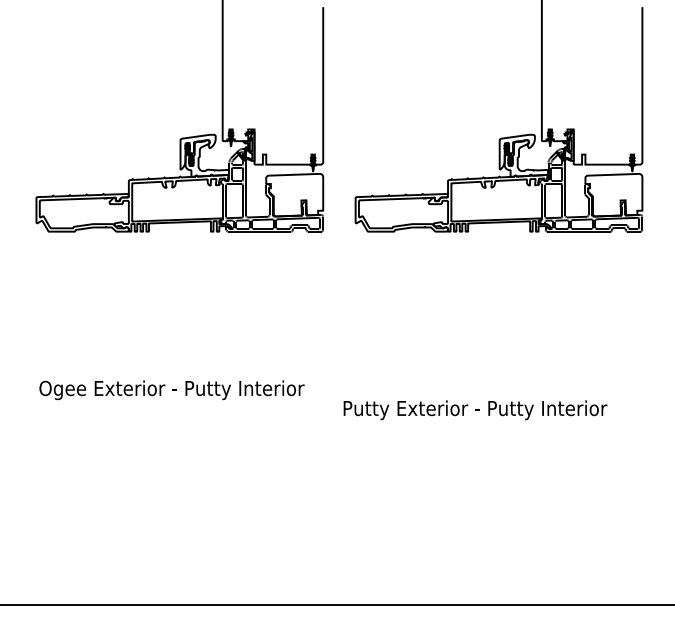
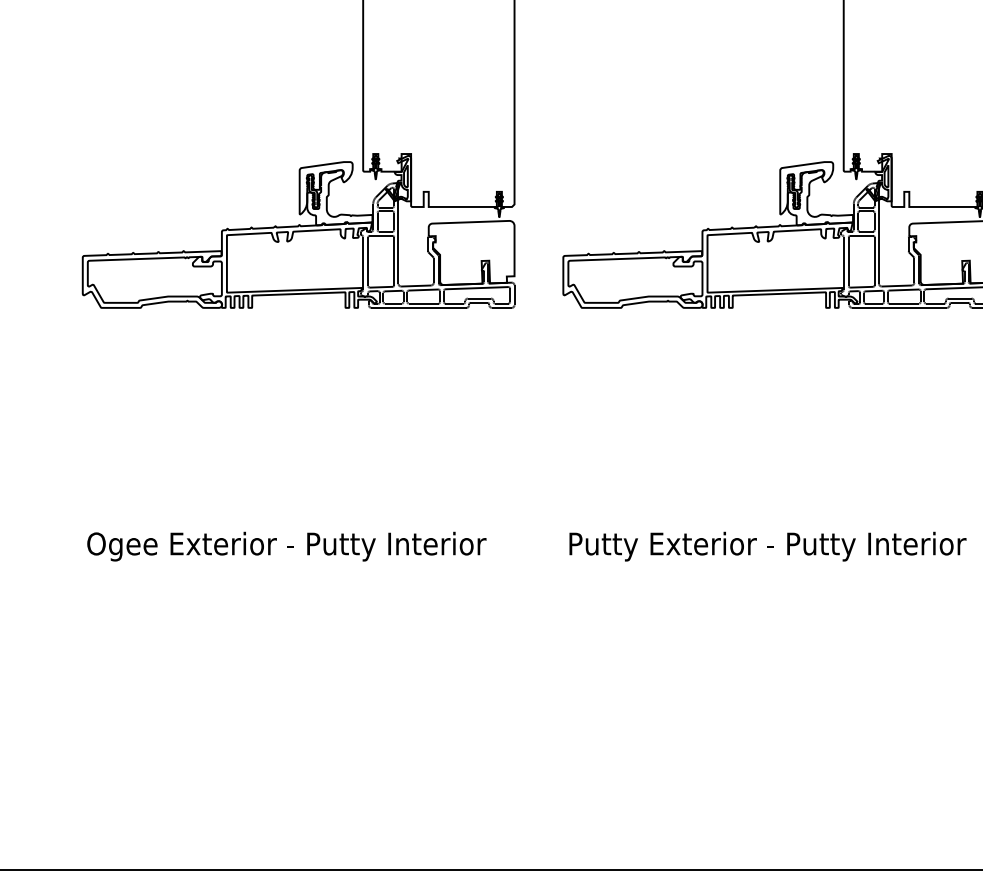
text: (475, 410) -> (767, 547), moved

